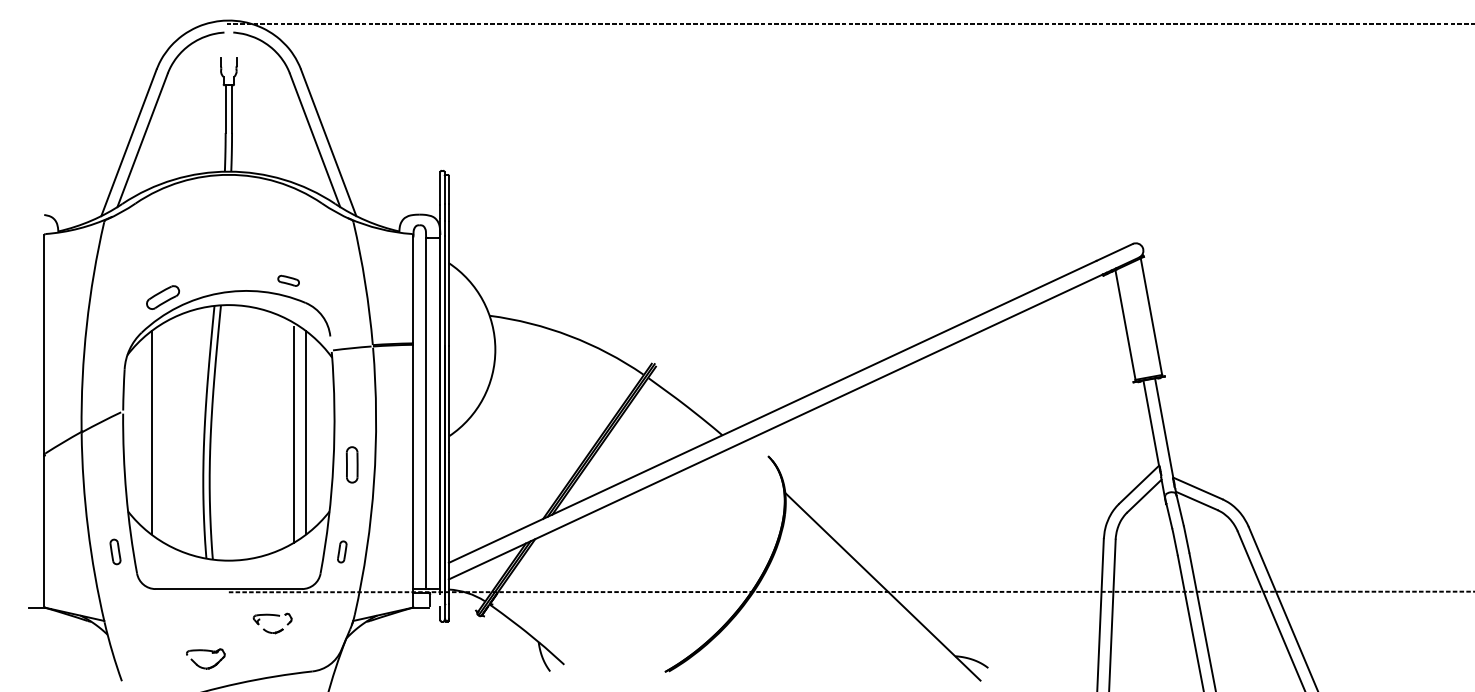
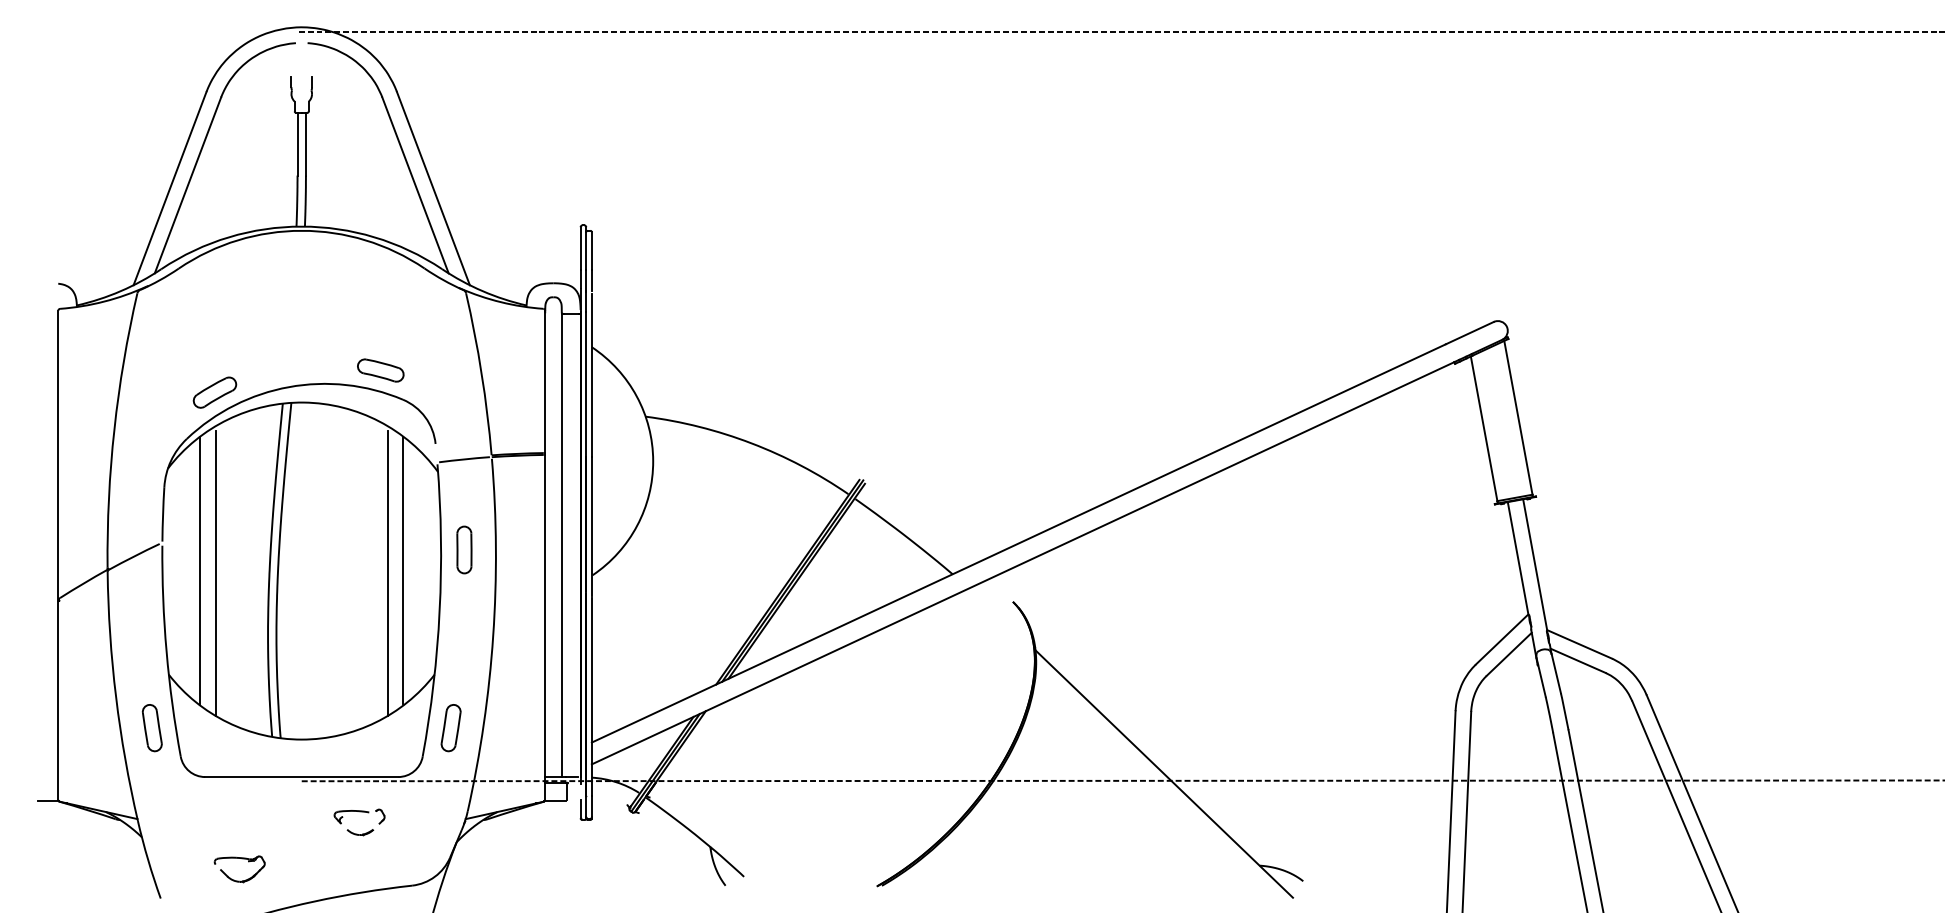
part: (288, 280) -> (380, 370), size x1.67
line: (163, 434) -> (215, 573), added
part: (351, 464) -> (463, 549), moved
part: (115, 551) -> (152, 727), size x1.43
part: (342, 551) -> (451, 727), size x1.67
part: (205, 651) -> (239, 859), moved

